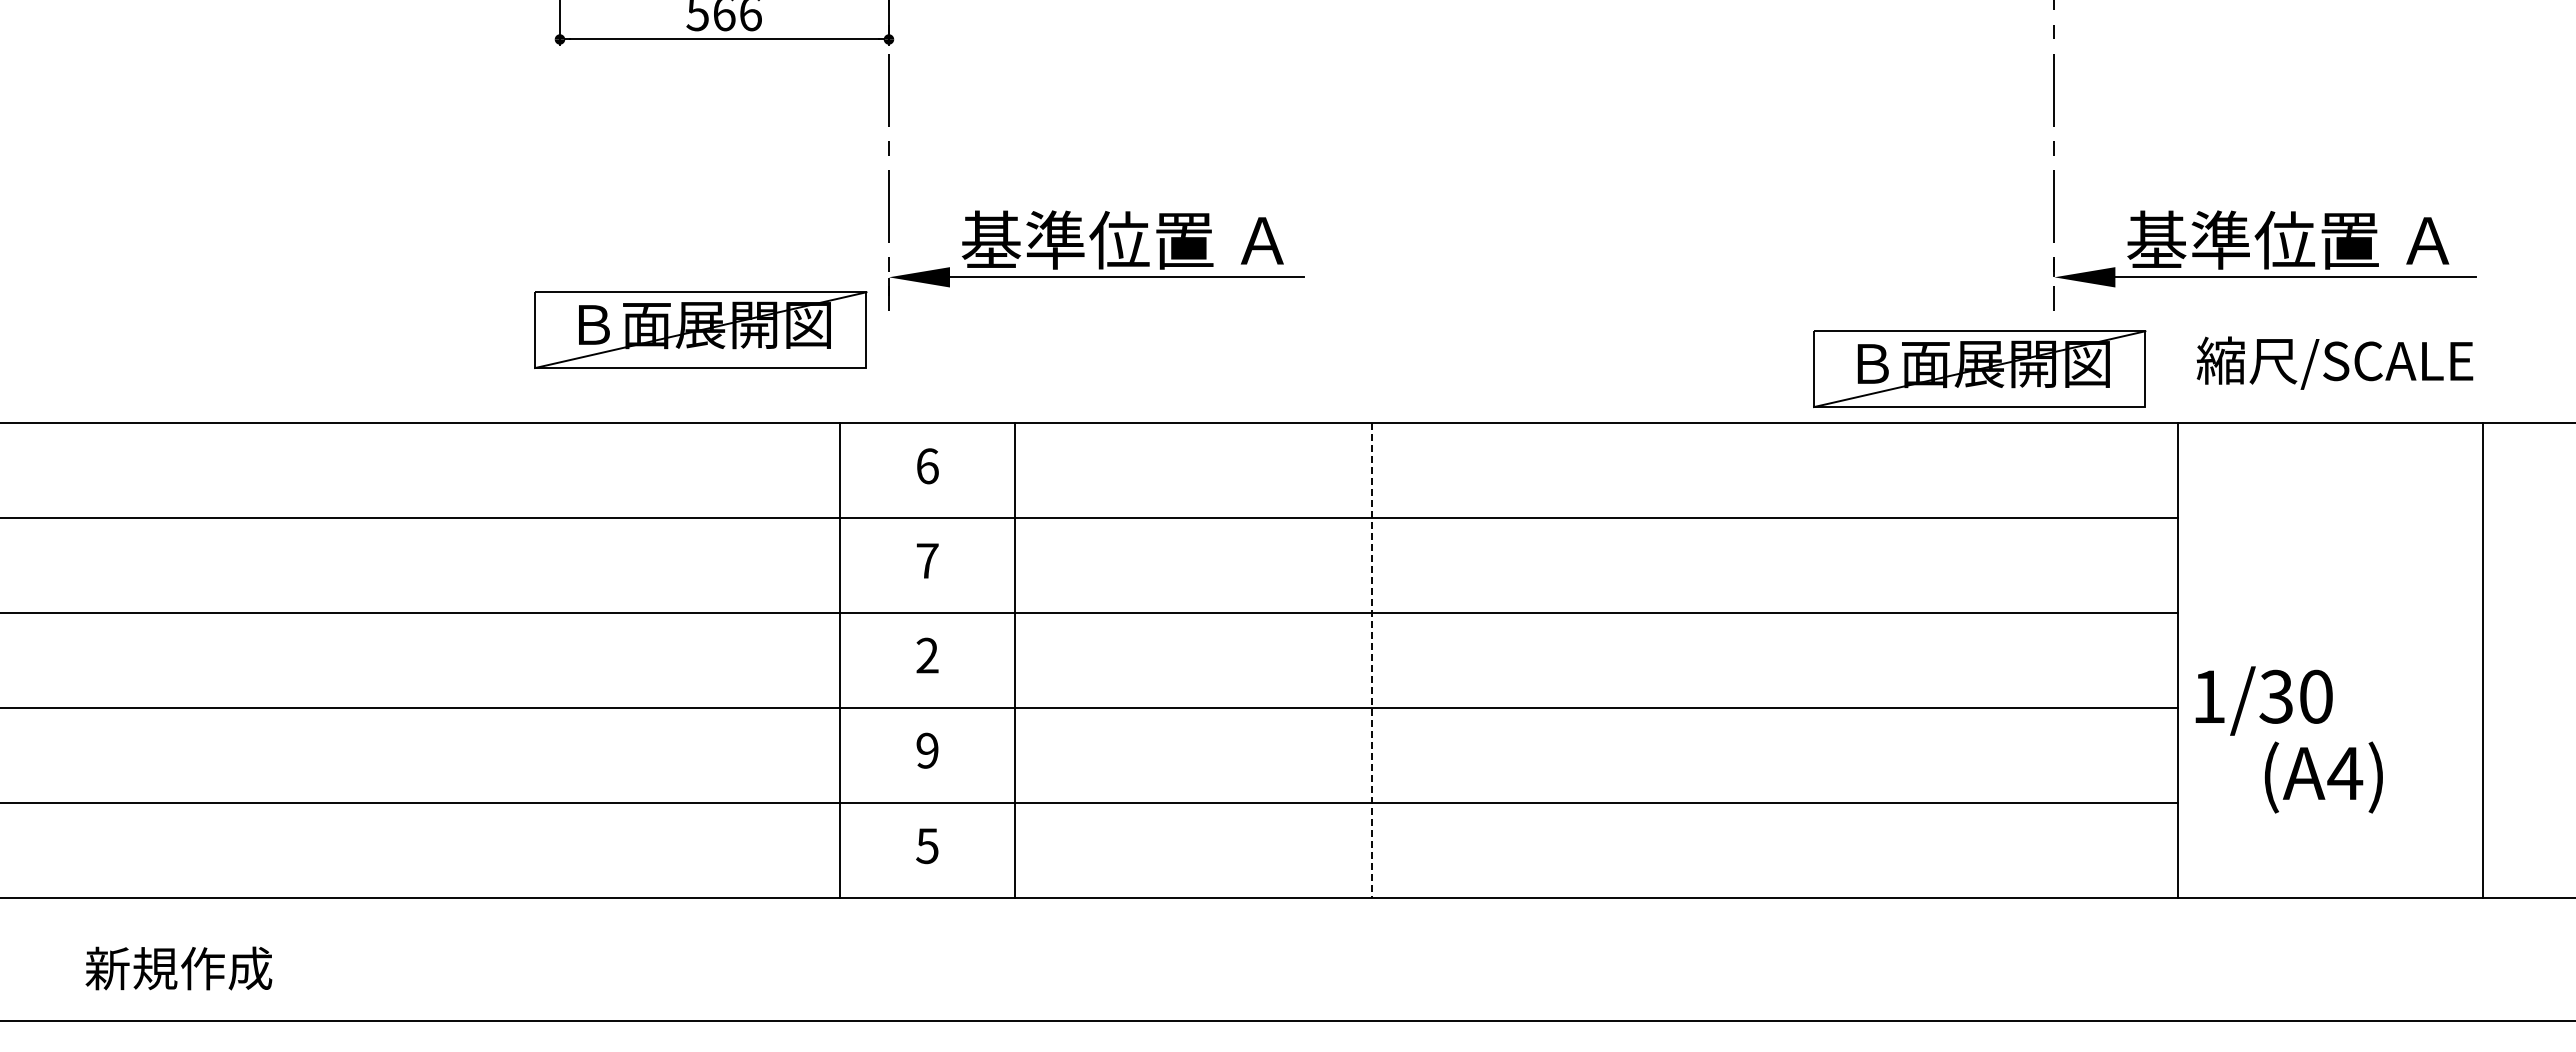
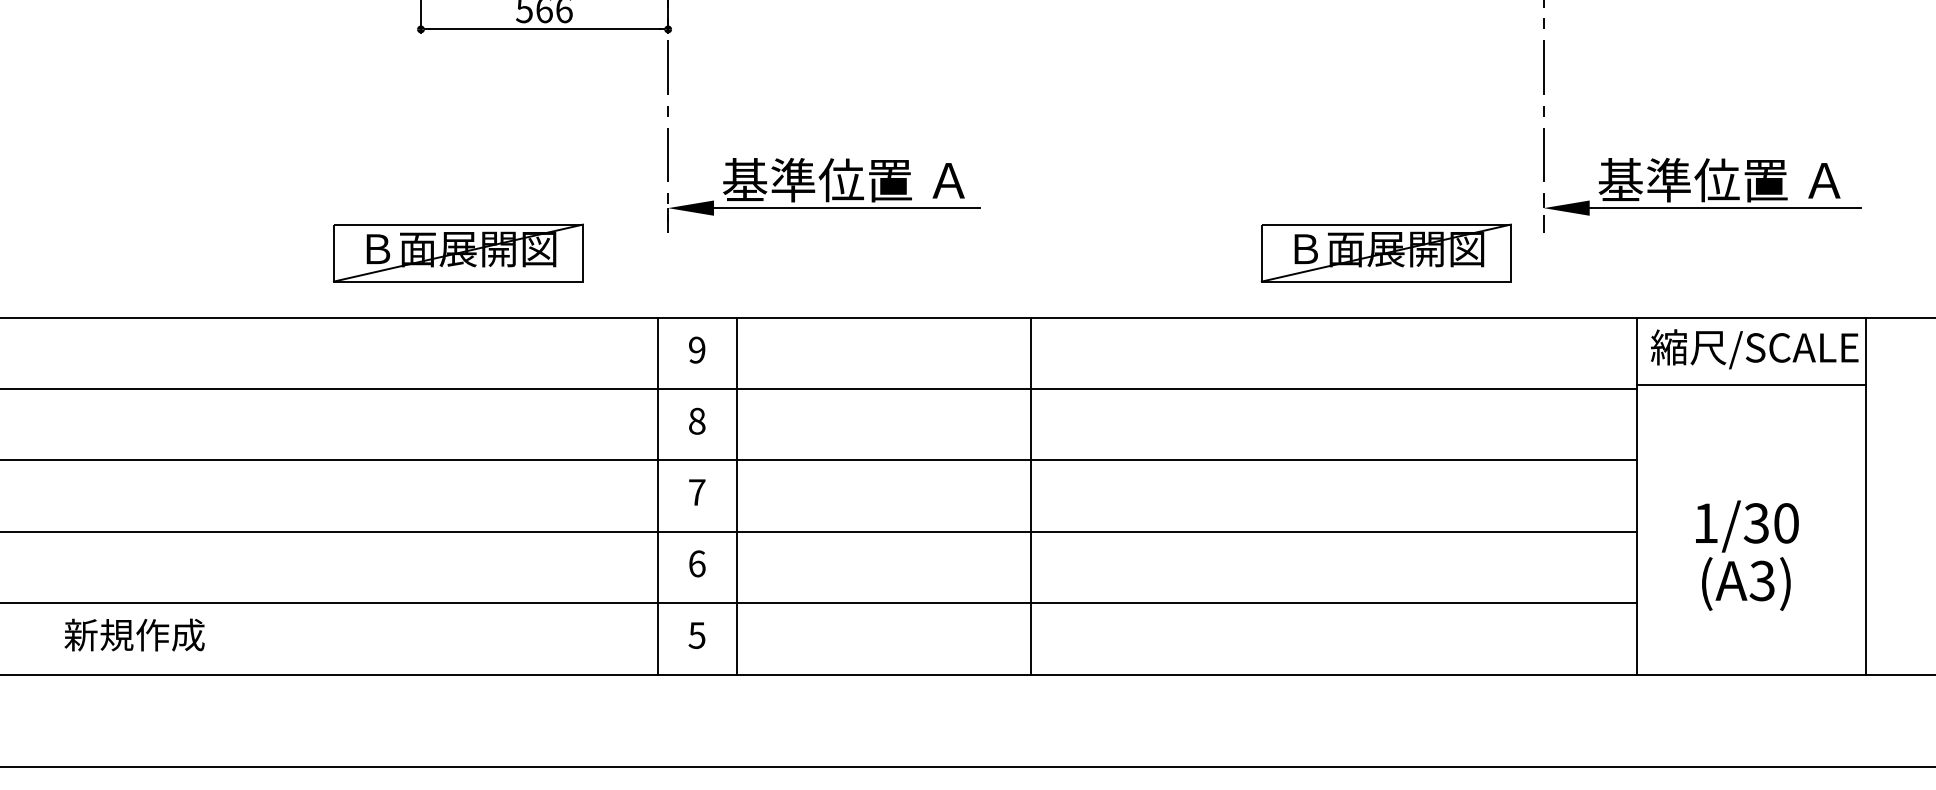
part: (700, 329) -> (458, 252), moved
text: (2334, 362) -> (1754, 348), moved
part: (1979, 368) -> (1386, 252), moved
text: (927, 466) -> (697, 350), 6 -> 9
line: (2330, 513) -> (1751, 385), added
text: (927, 560) -> (697, 420), 7 -> 8
text: (927, 655) -> (697, 492), 2 -> 7
line: (840, 660) -> (658, 496), moved
line: (1015, 660) -> (736, 496), moved
line: (1372, 661) -> (1031, 496), dashed -> solid
text: (2263, 700) -> (1746, 526), moved
text: (927, 750) -> (697, 563), 9 -> 6
text: (2345, 773) -> (1762, 580), (A4) -> (A3)
text: (178, 968) -> (134, 635), moved

